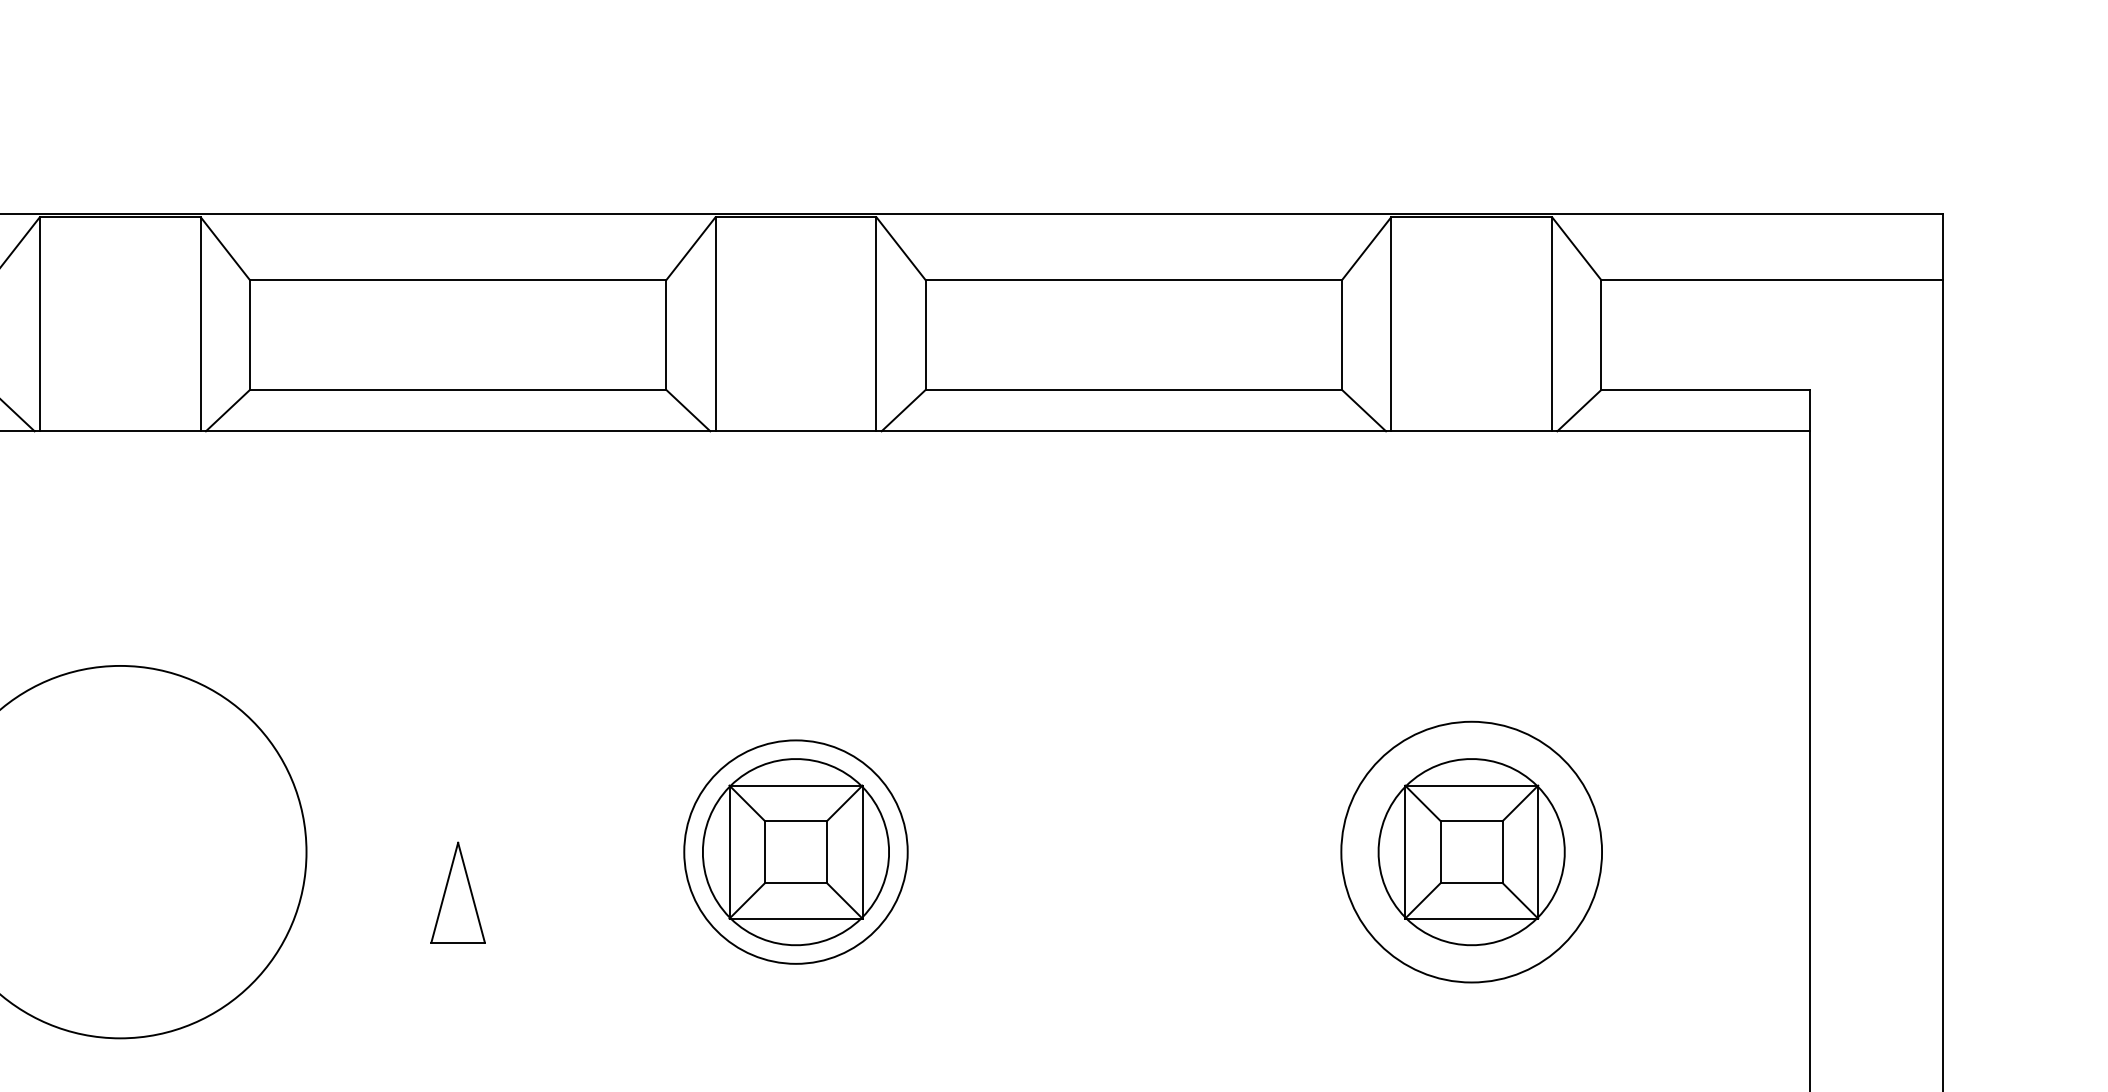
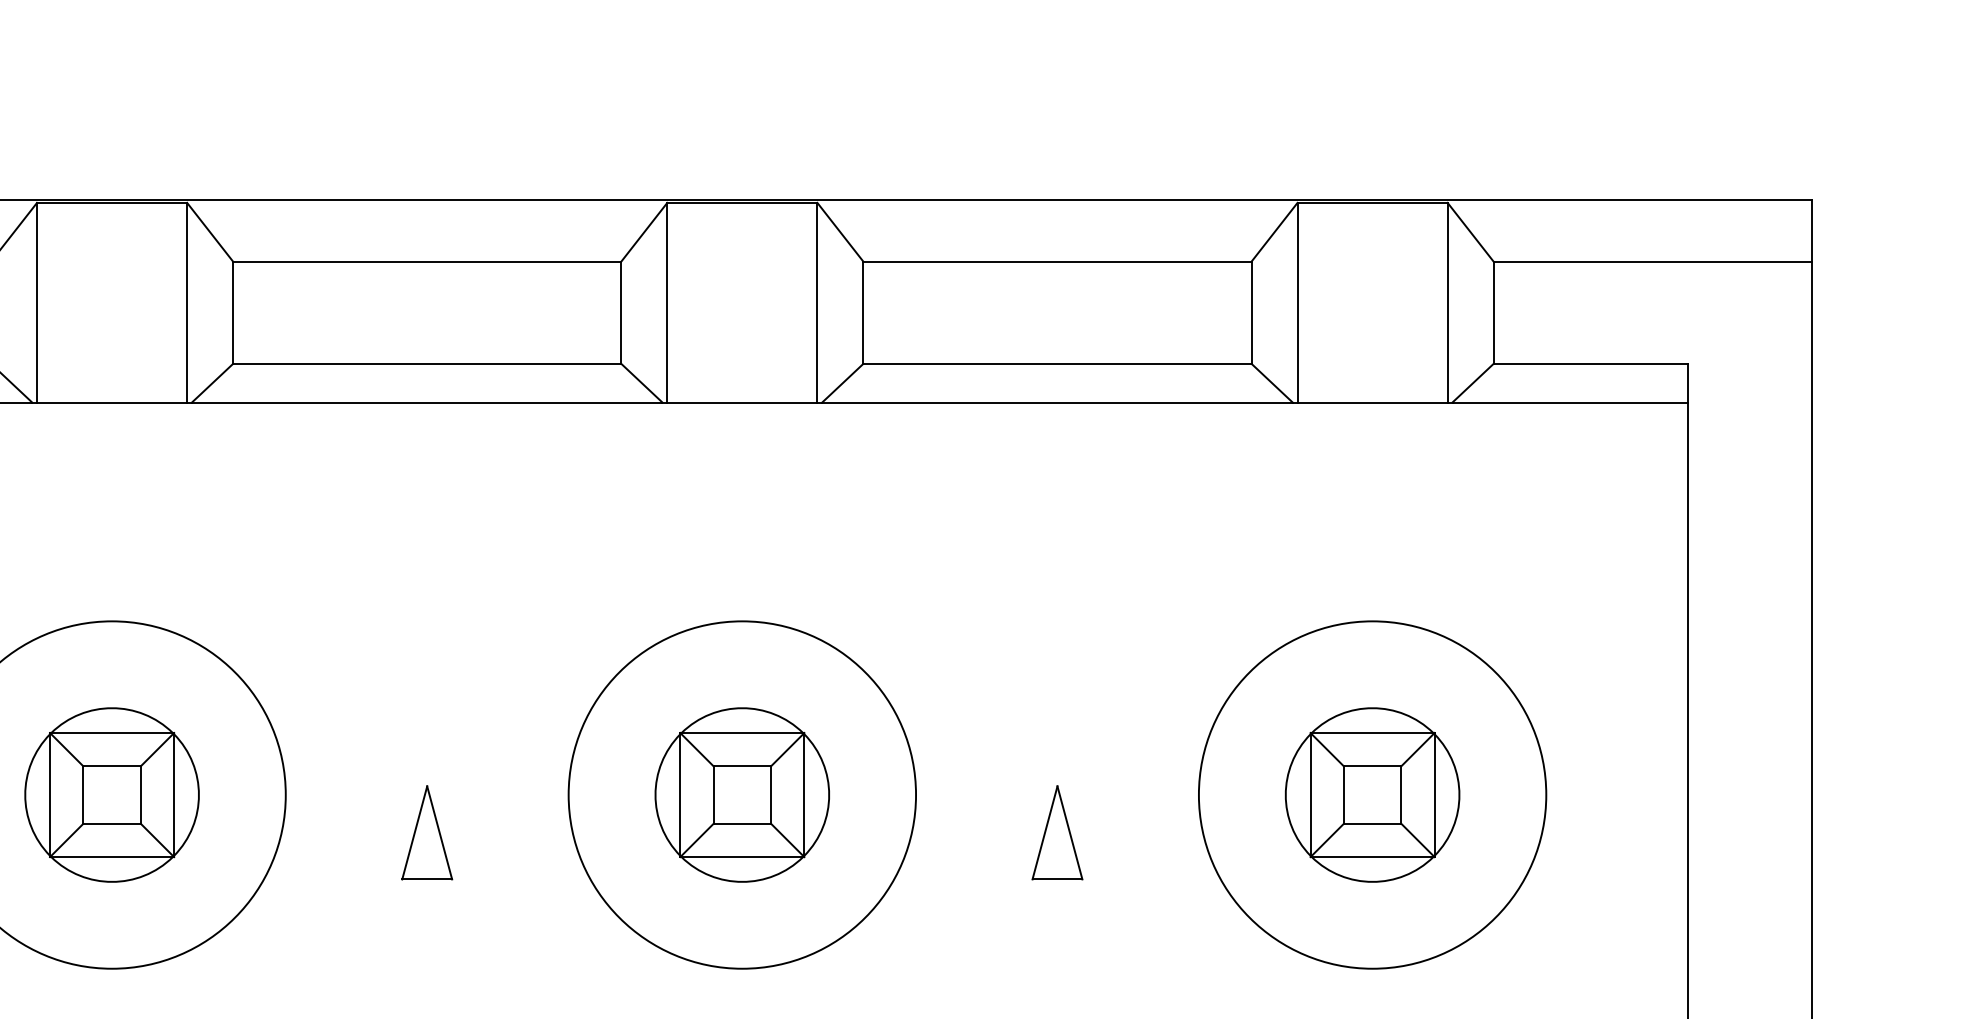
part: (119, 851) -> (111, 794), added
circle: (796, 851) -> (742, 794), size x1.67
circle: (1471, 851) -> (1372, 794), size x1.43
part: (1133, 892) -> (1057, 832), added

